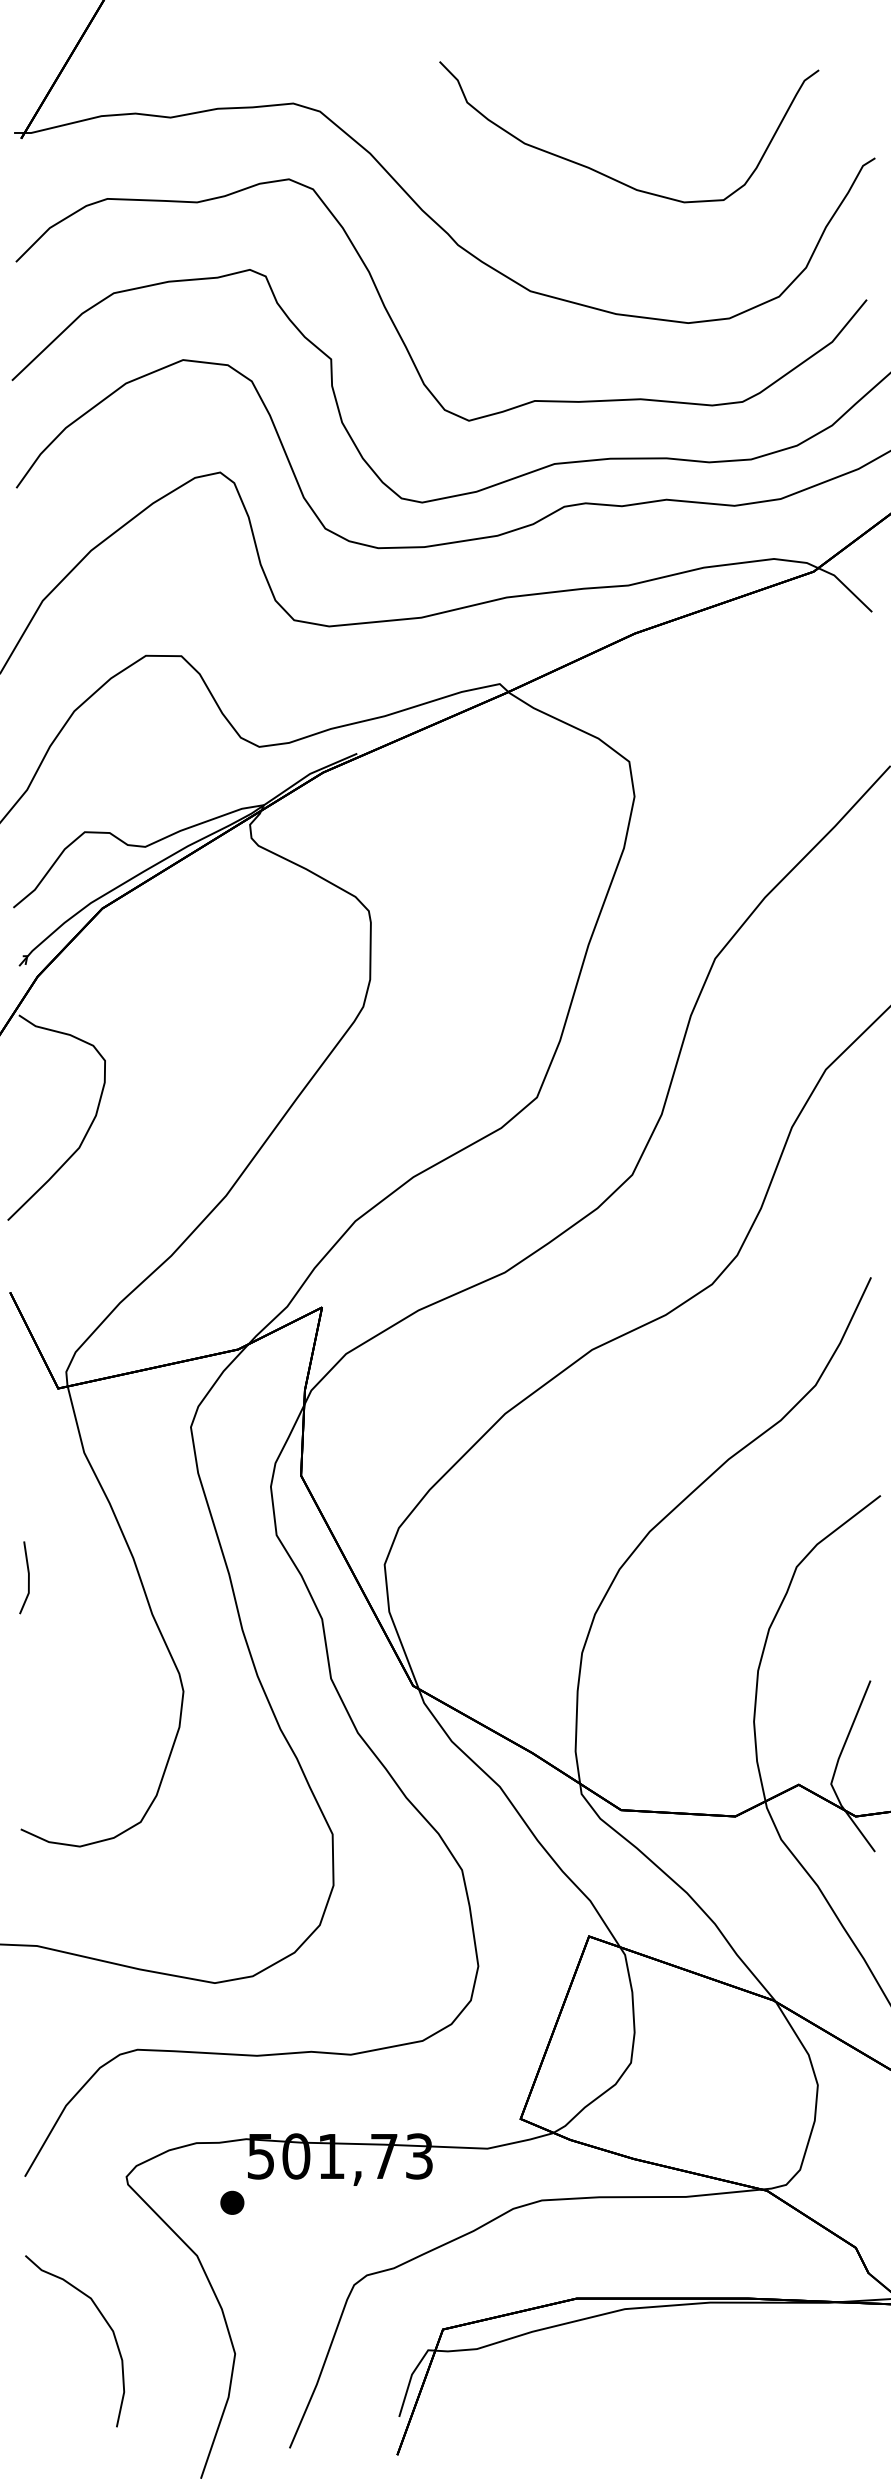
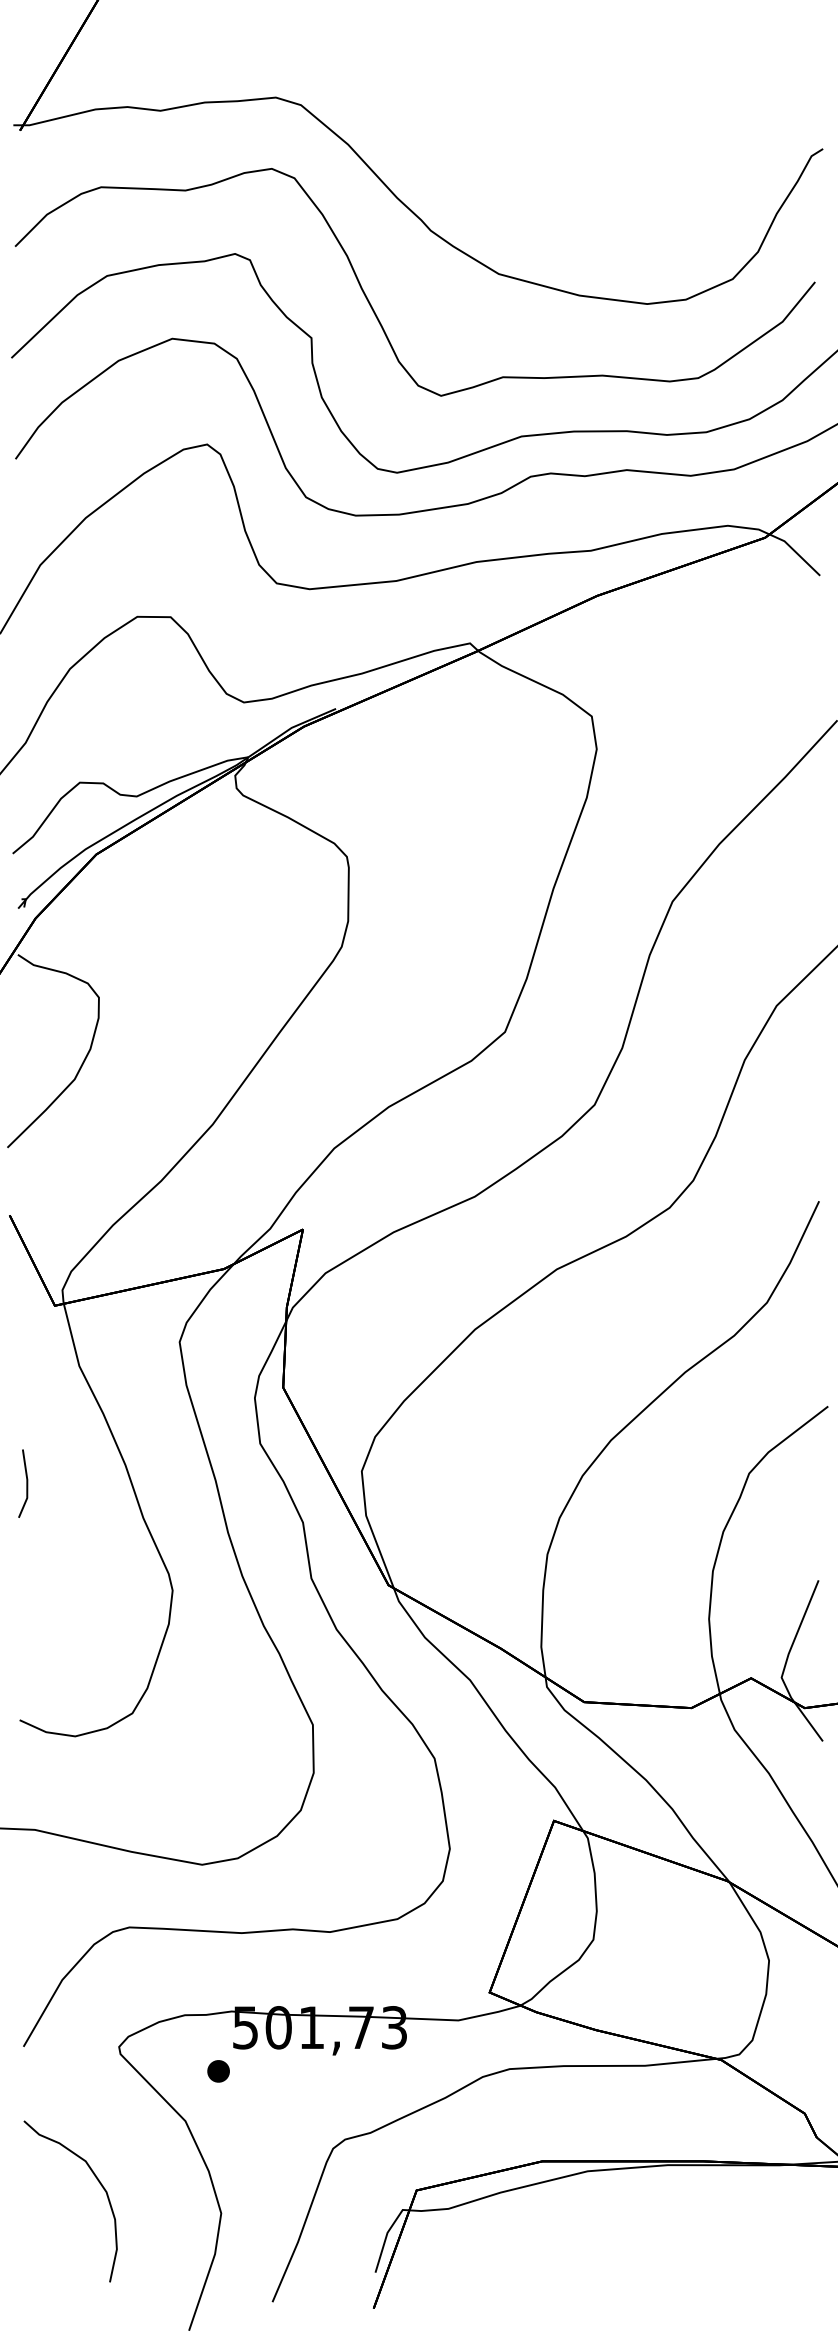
curve: (610, 176) -> (574, 166), removed

